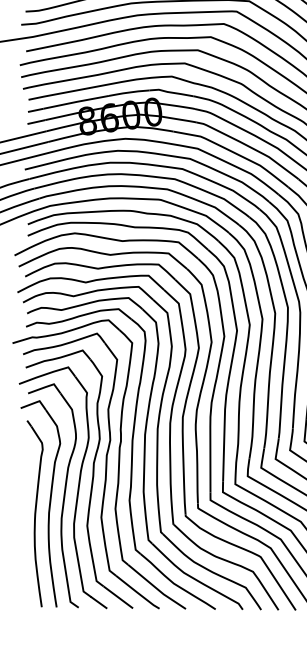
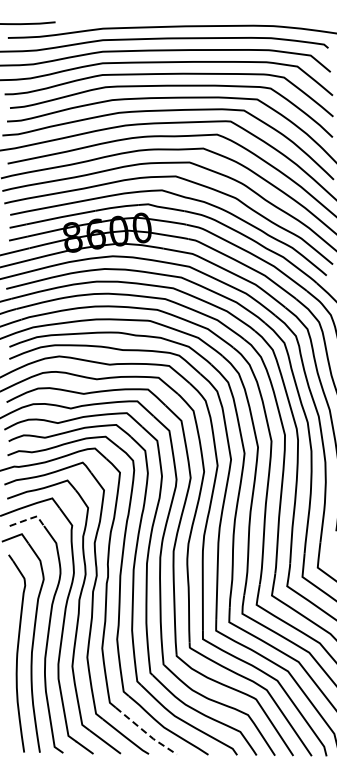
line: (45, 387) -> (28, 519), solid -> dashed
line: (157, 589) -> (146, 733), solid -> dashed

